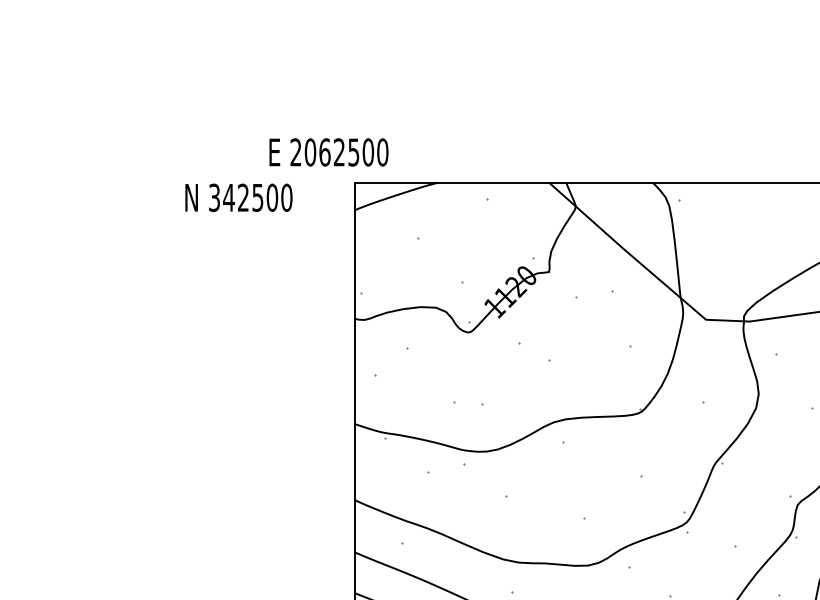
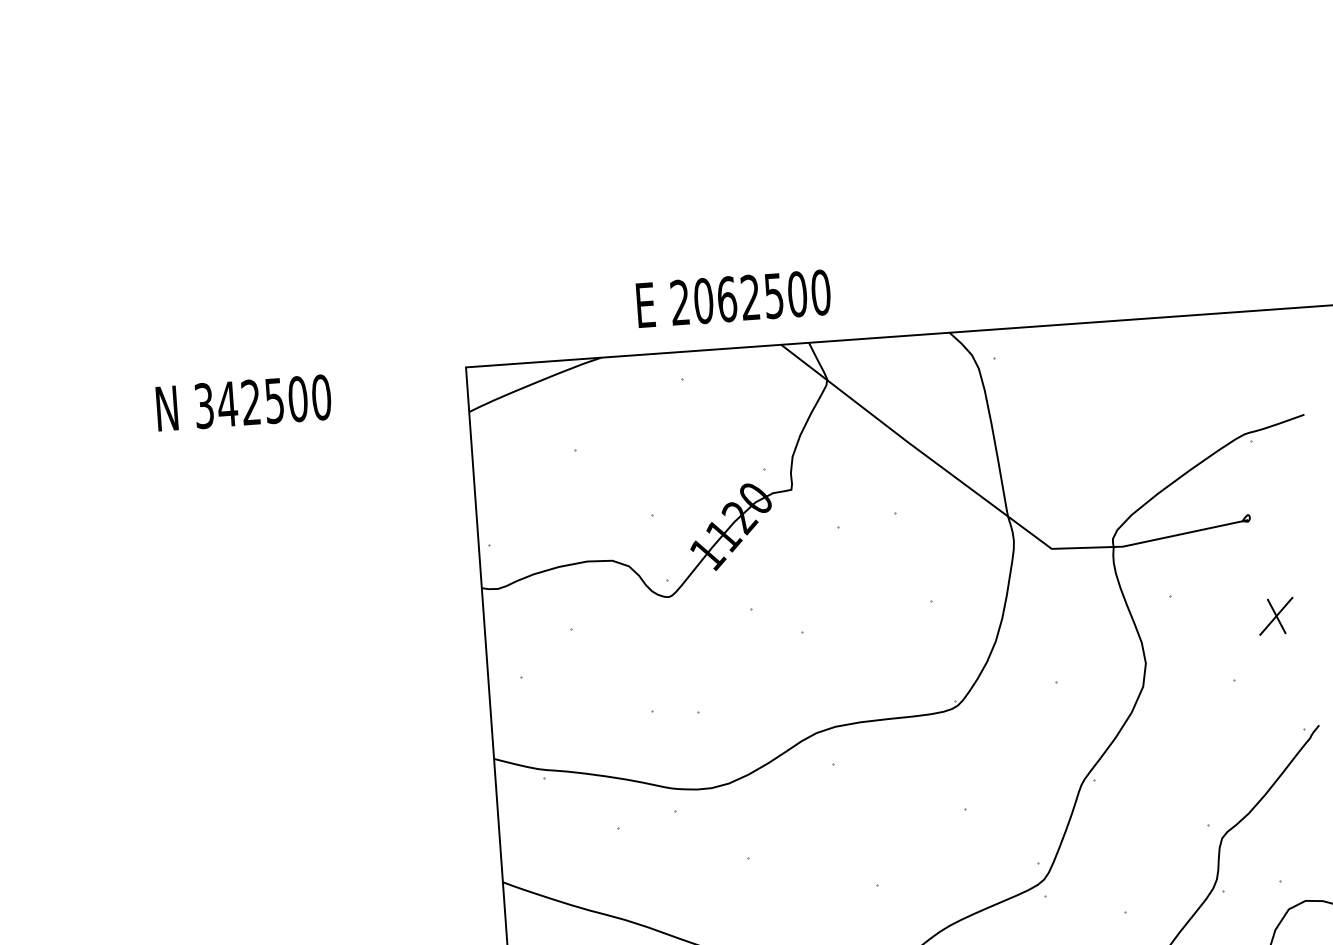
text: (328, 152) -> (732, 299), moved
text: (238, 197) -> (243, 402), moved

